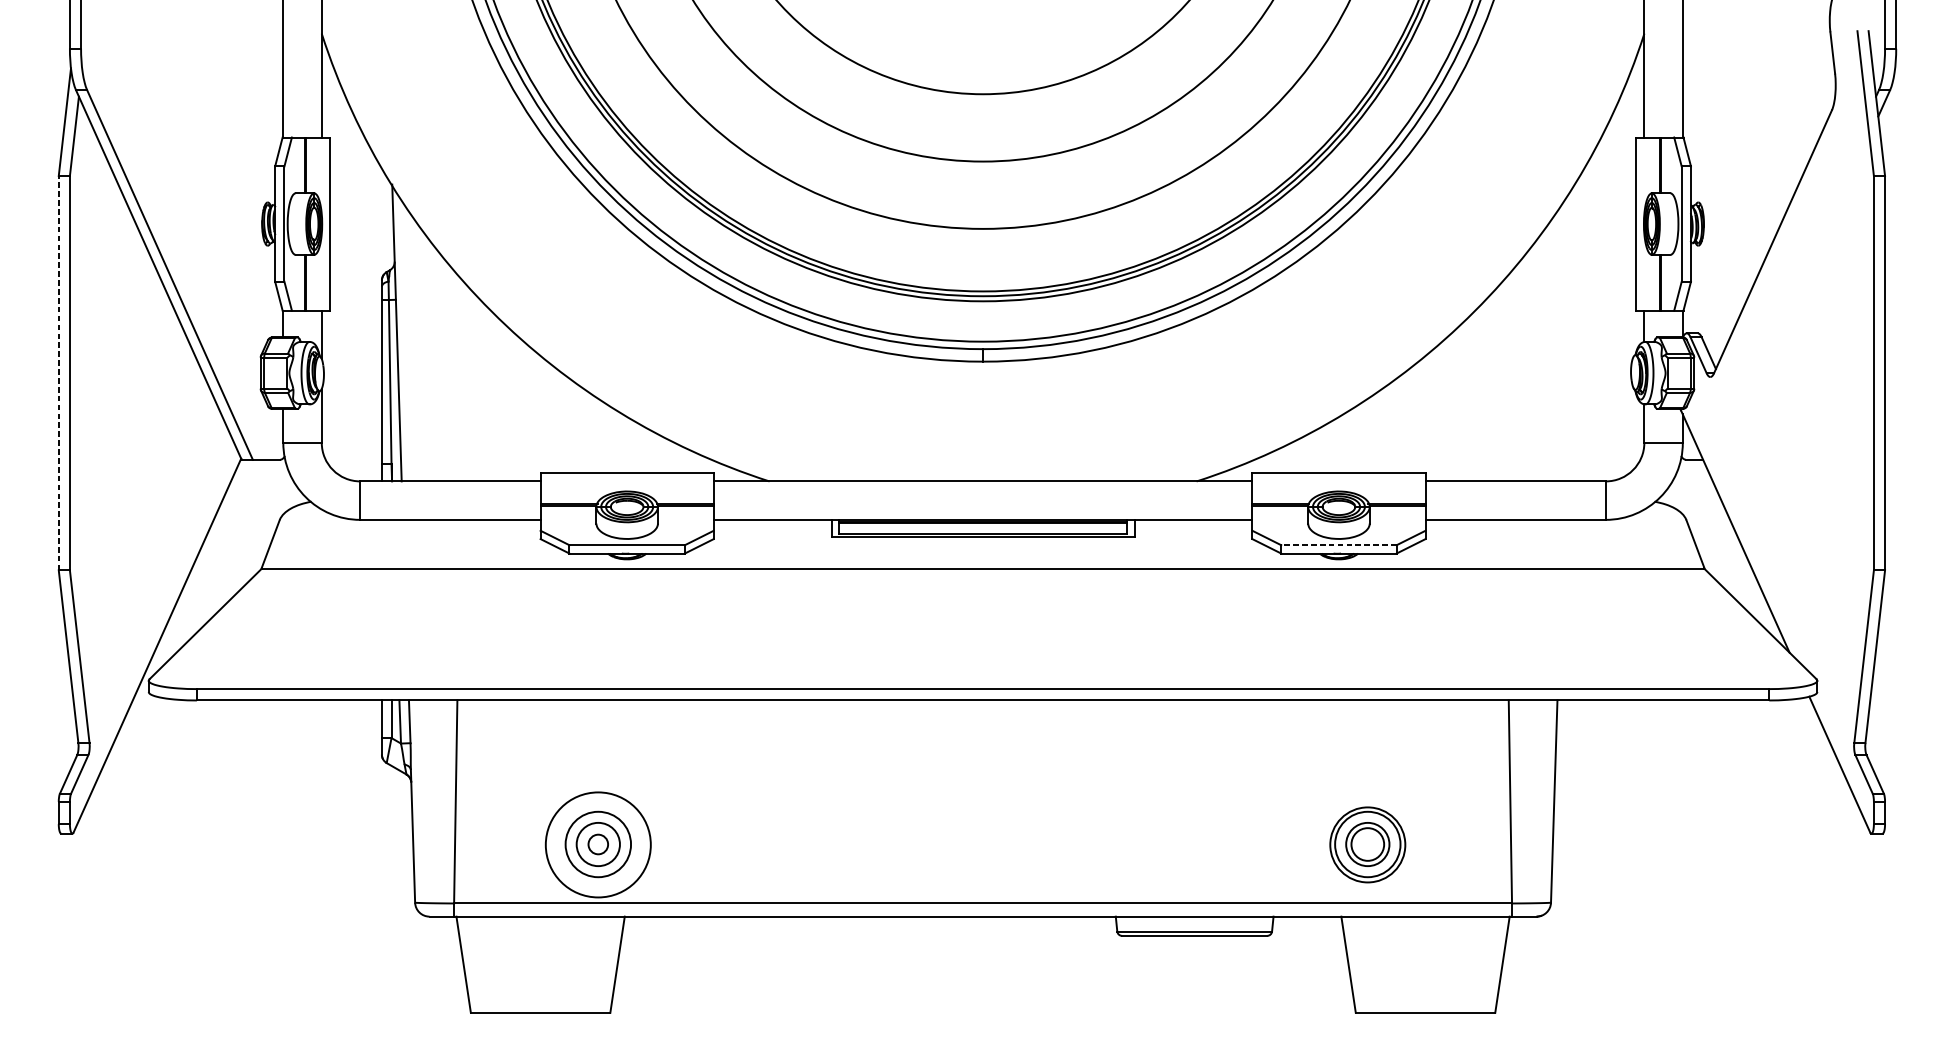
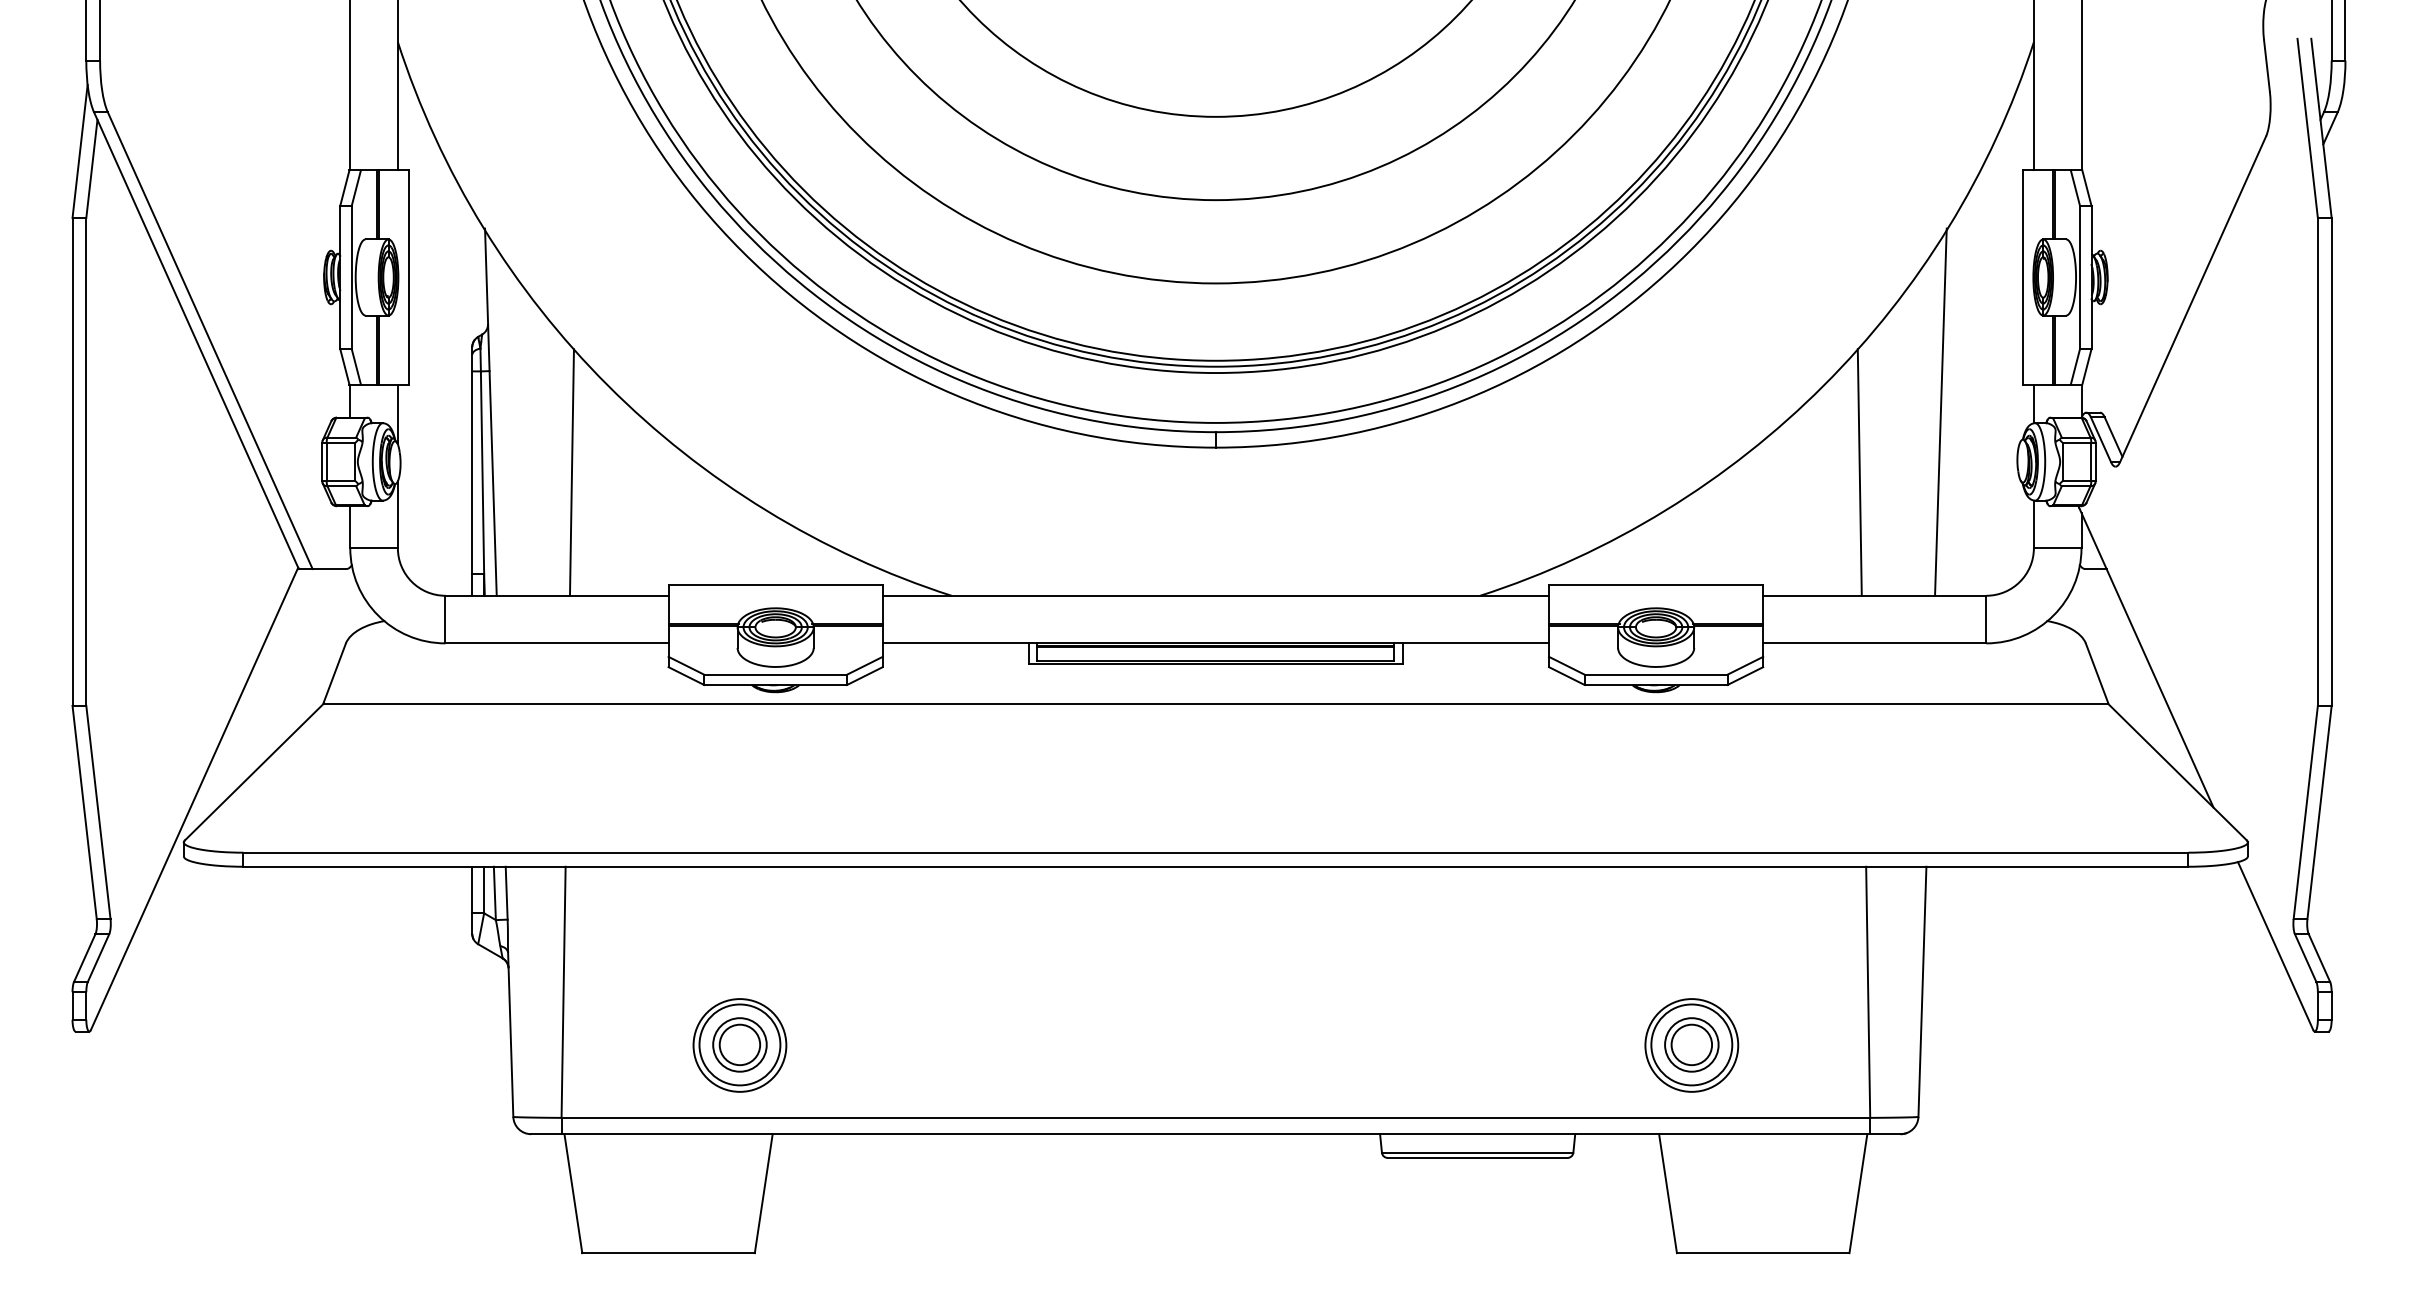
line: (1568, 332) -> (1940, 411), added
line: (58, 372) -> (72, 461), dashed -> solid
line: (462, 381) -> (571, 472), added
line: (1503, 381) -> (1859, 472), added
line: (1338, 545) -> (1655, 674), dashed -> solid
circle: (597, 844) -> (739, 1044), size x1.67
circle: (597, 844) -> (739, 1045), size x0.71

